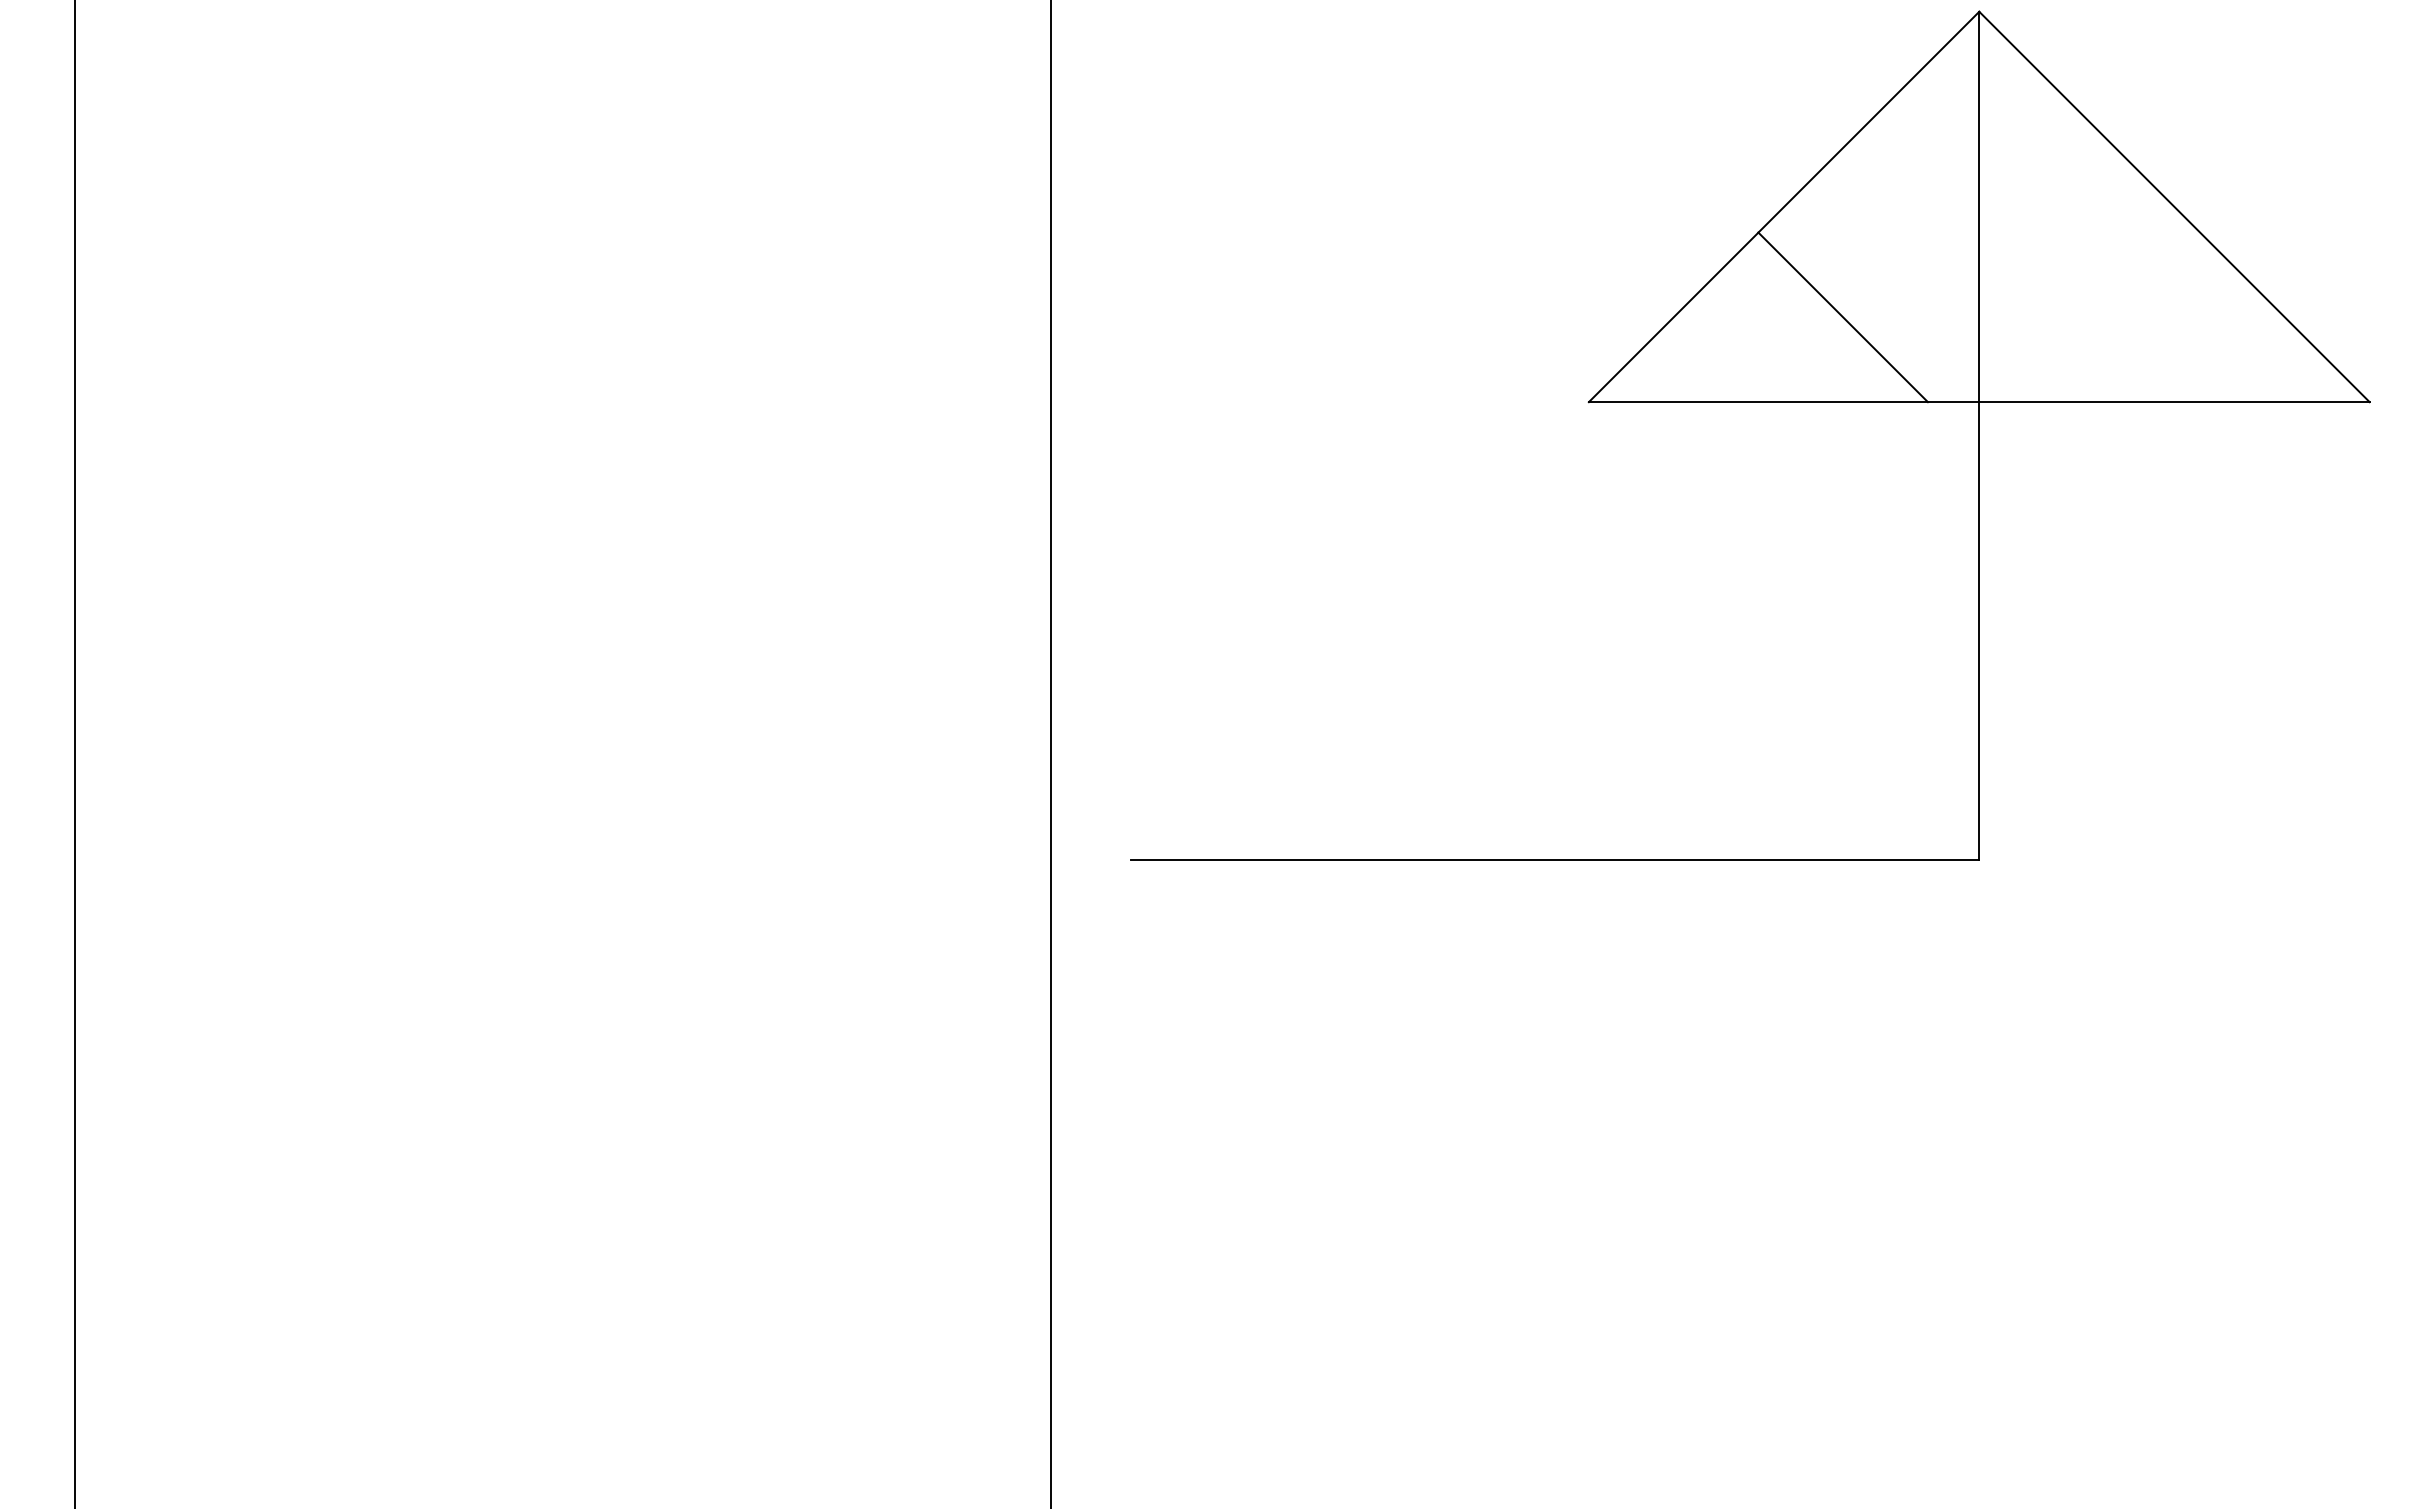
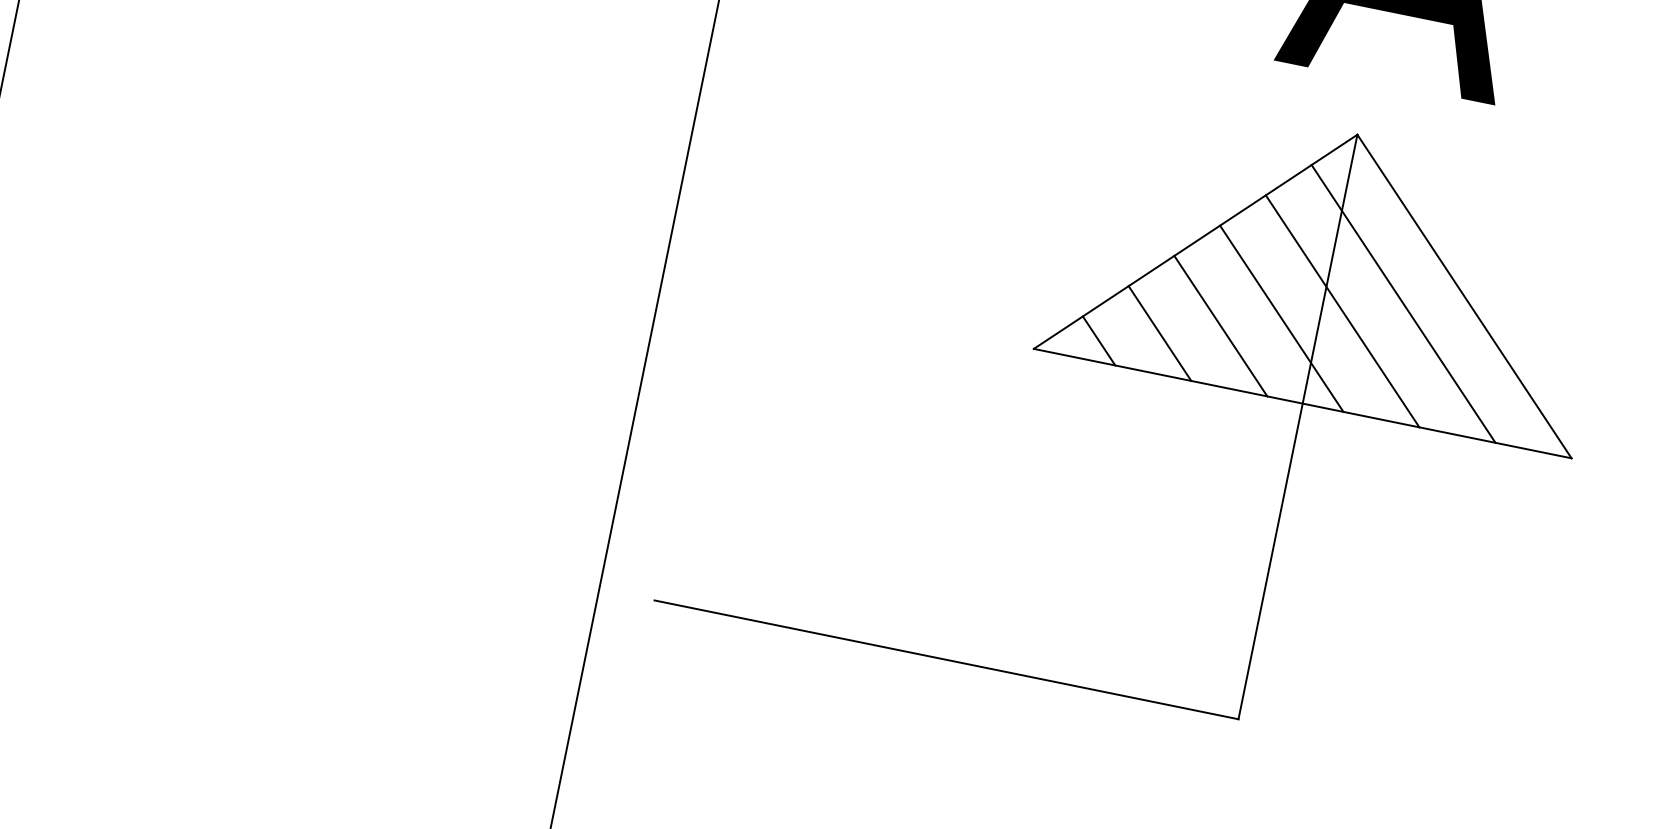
line: (2091, 234) -> (1403, 303), added
line: (2008, 262) -> (1342, 311), added
line: (1925, 289) -> (1281, 318), added
line: (1760, 344) -> (1160, 333), added
line: (1677, 372) -> (1099, 340), added

